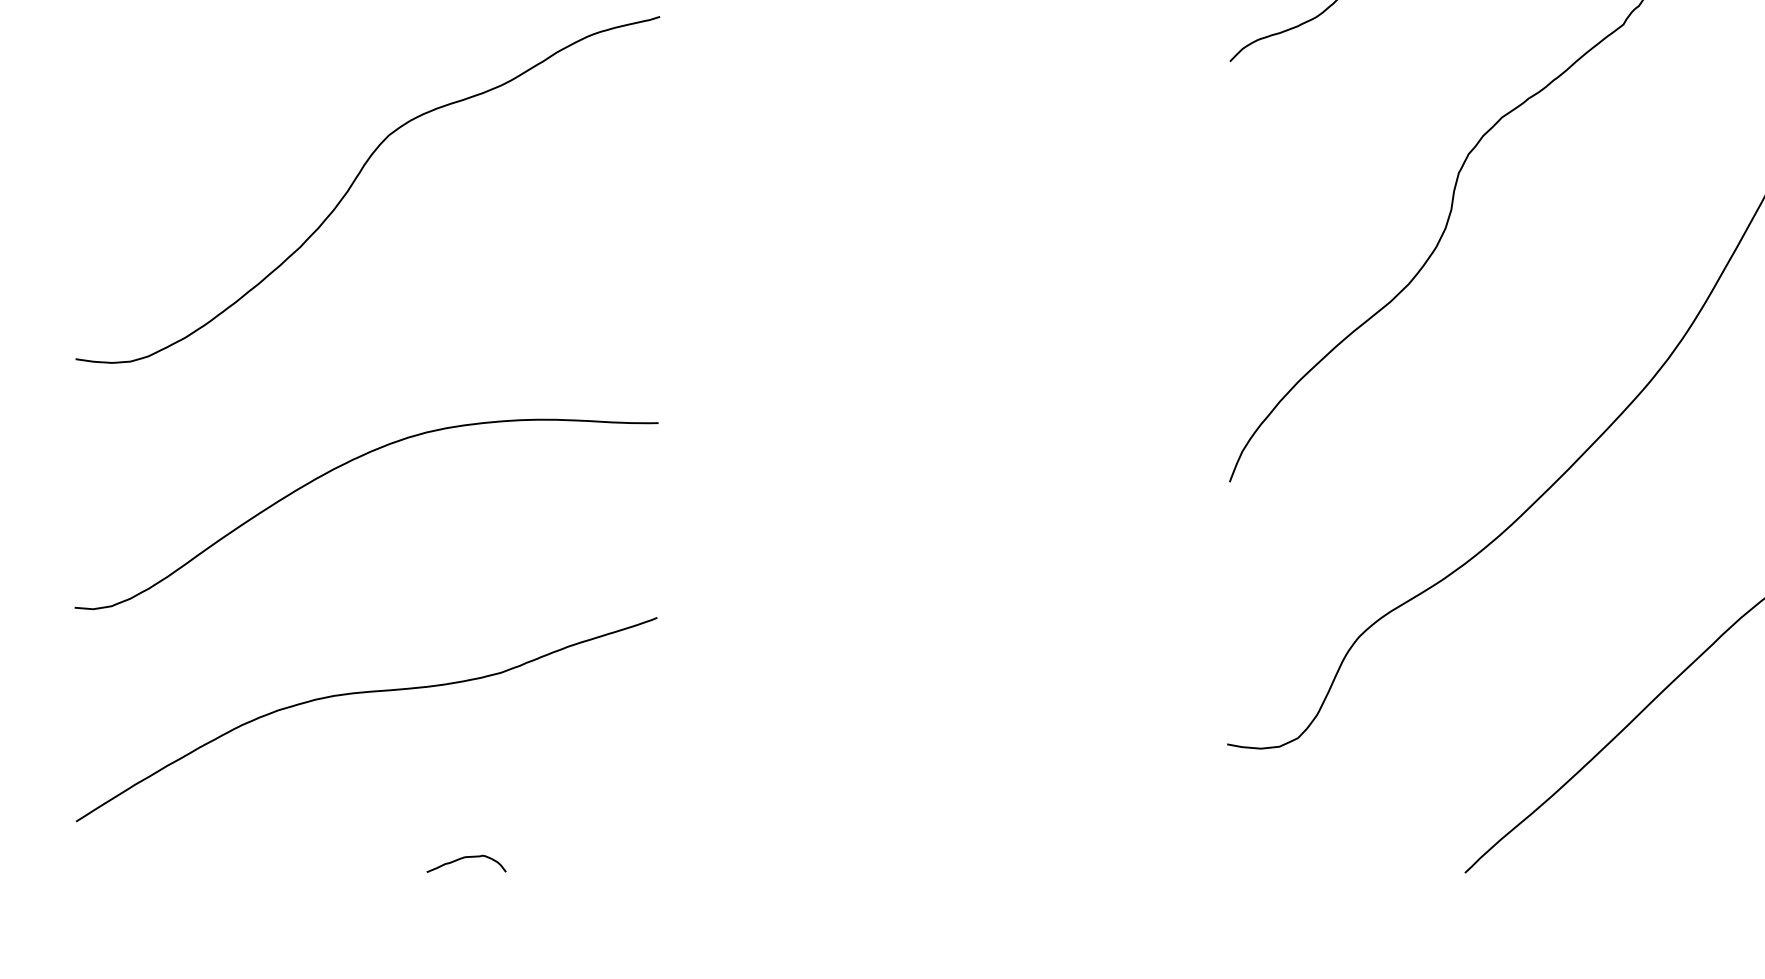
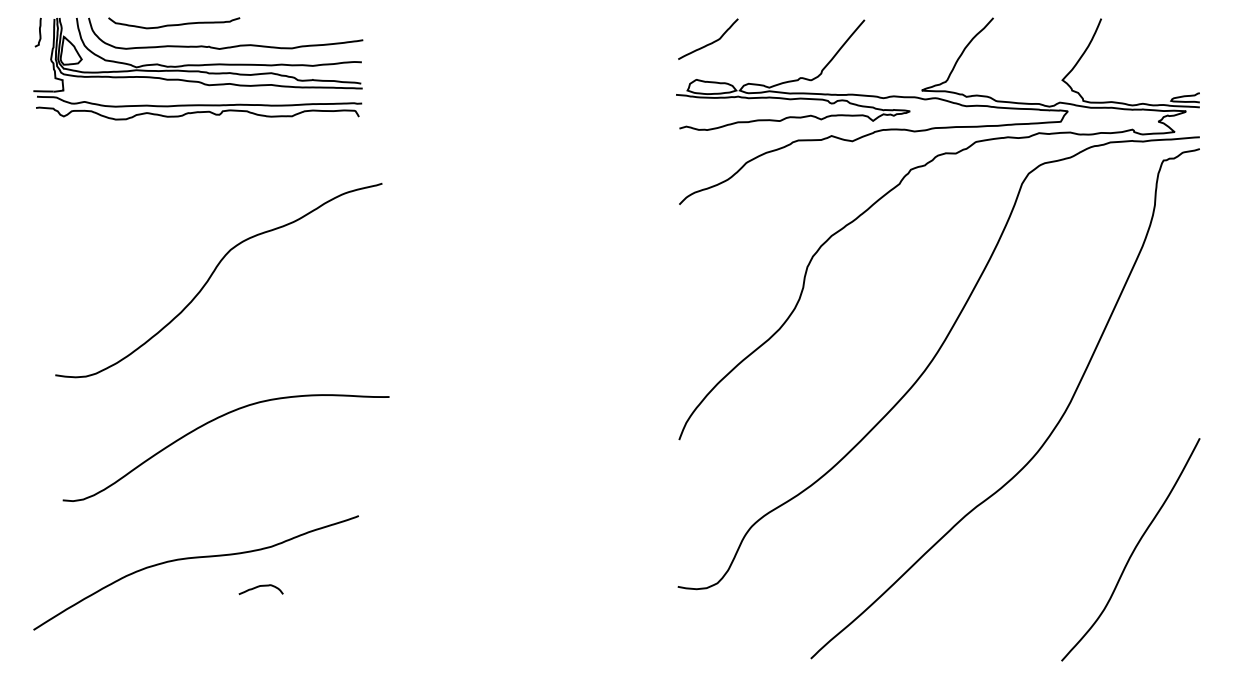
curve: (354, 184) -> (211, 277), moved
curve: (347, 465) -> (215, 420), moved
curve: (463, 859) -> (259, 587), moved

